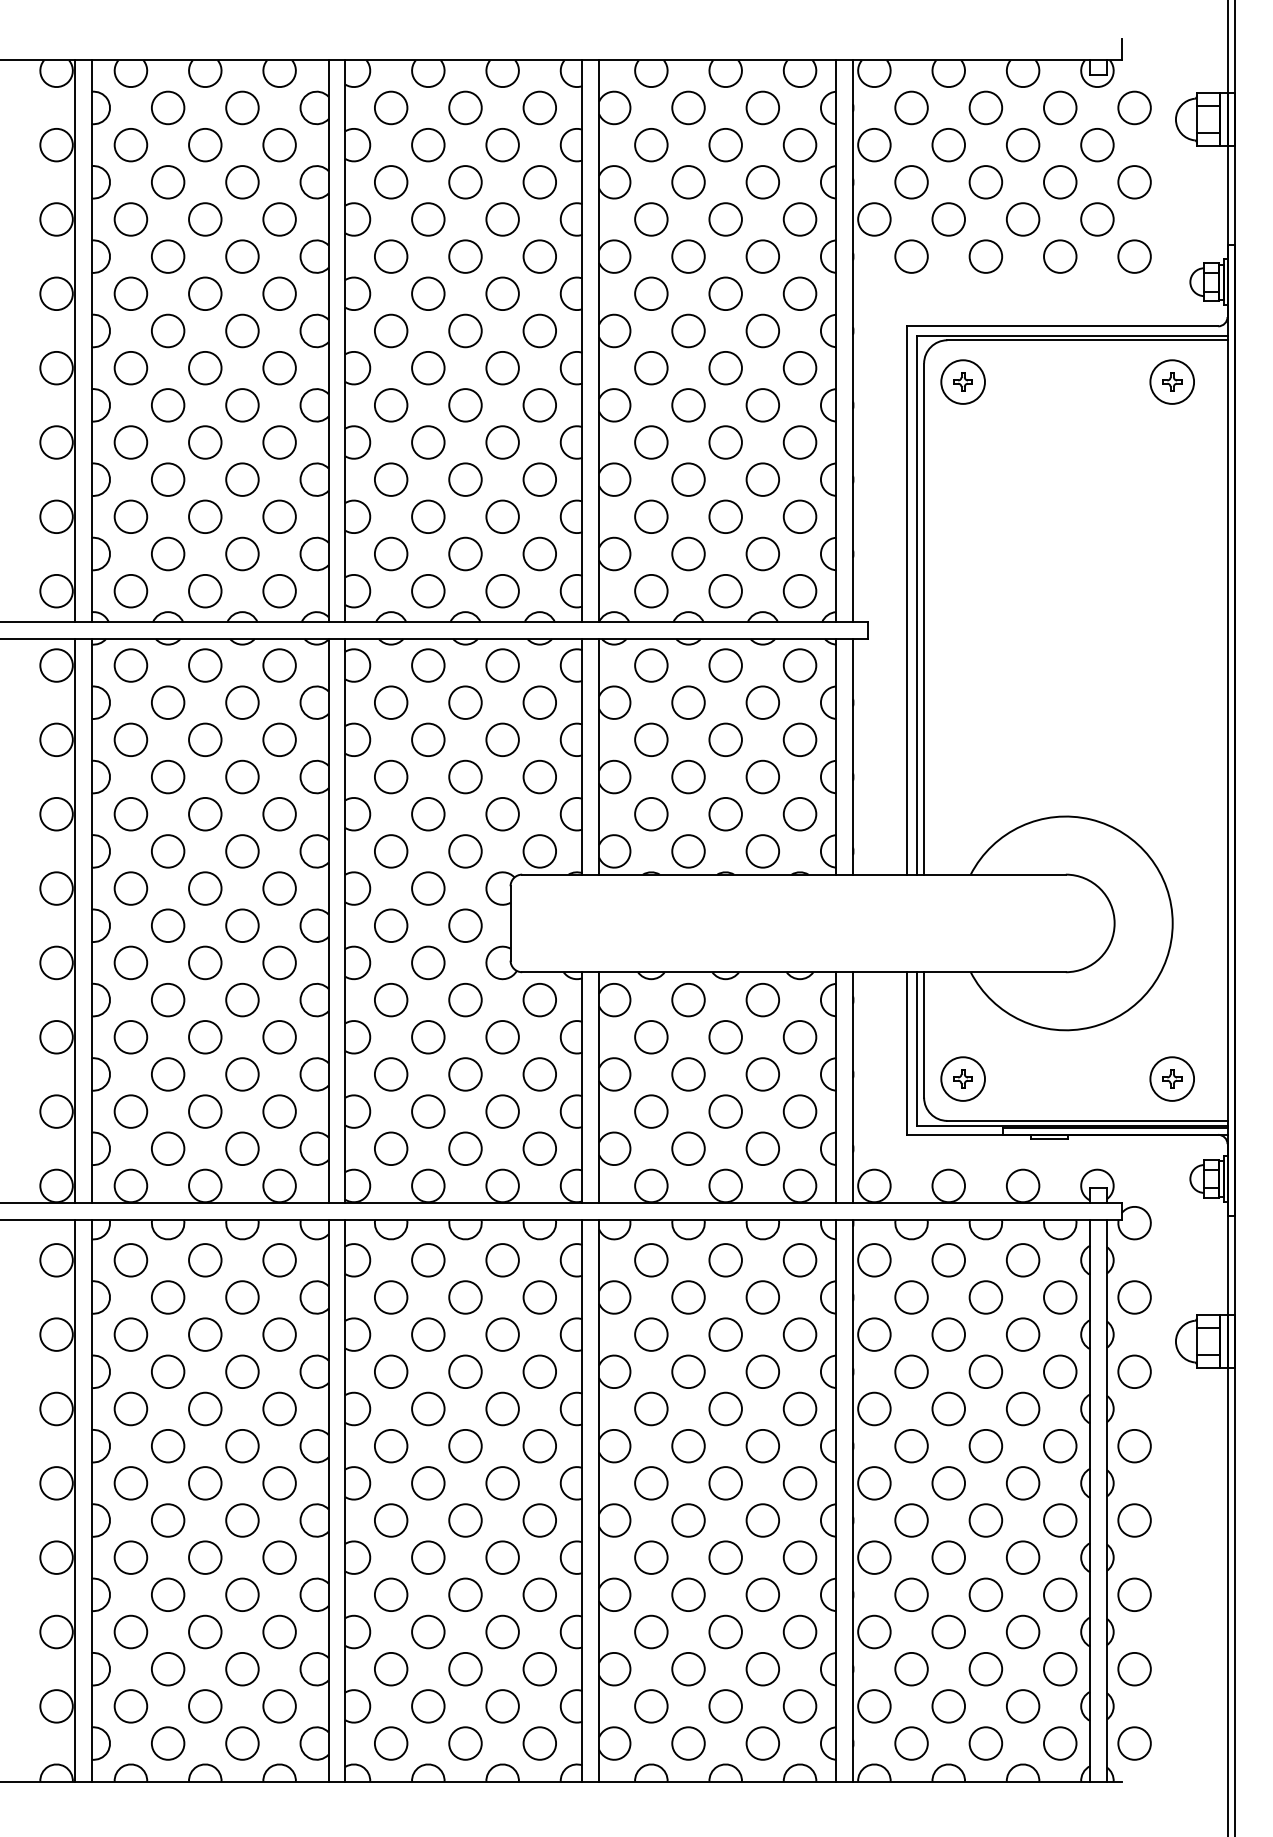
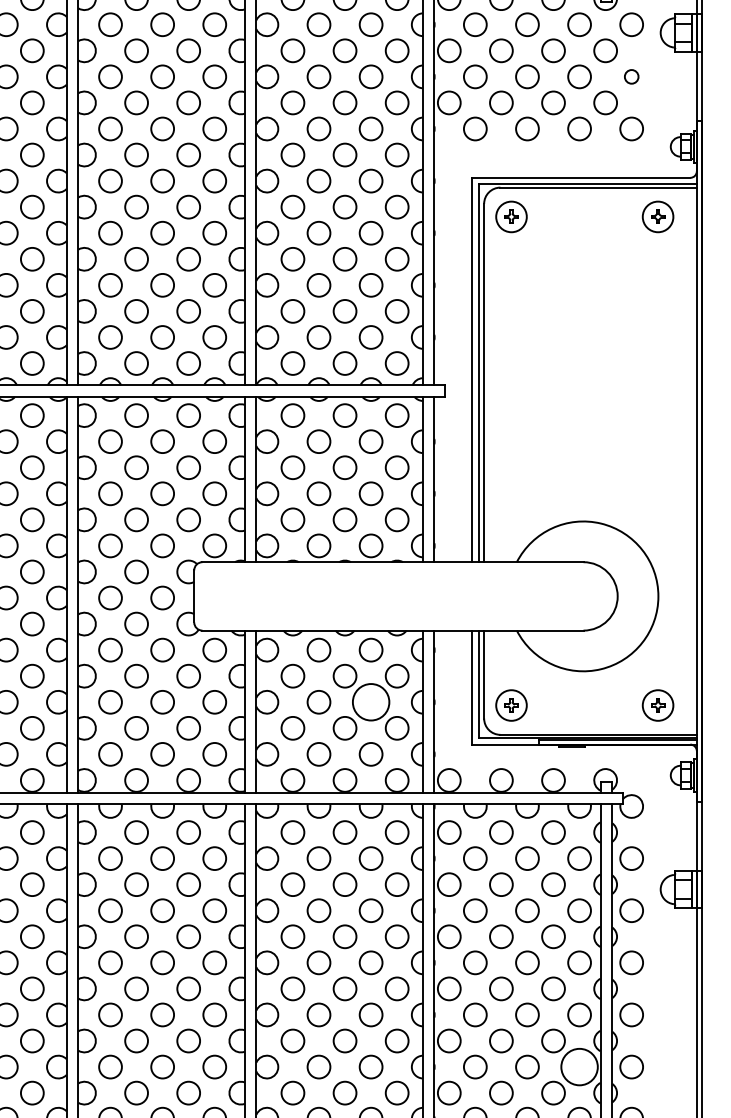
circle: (1134, 182) -> (631, 77), size x0.6
circle: (762, 1074) -> (370, 702), size x1.6
circle: (1060, 1594) -> (579, 1066), size x1.6

